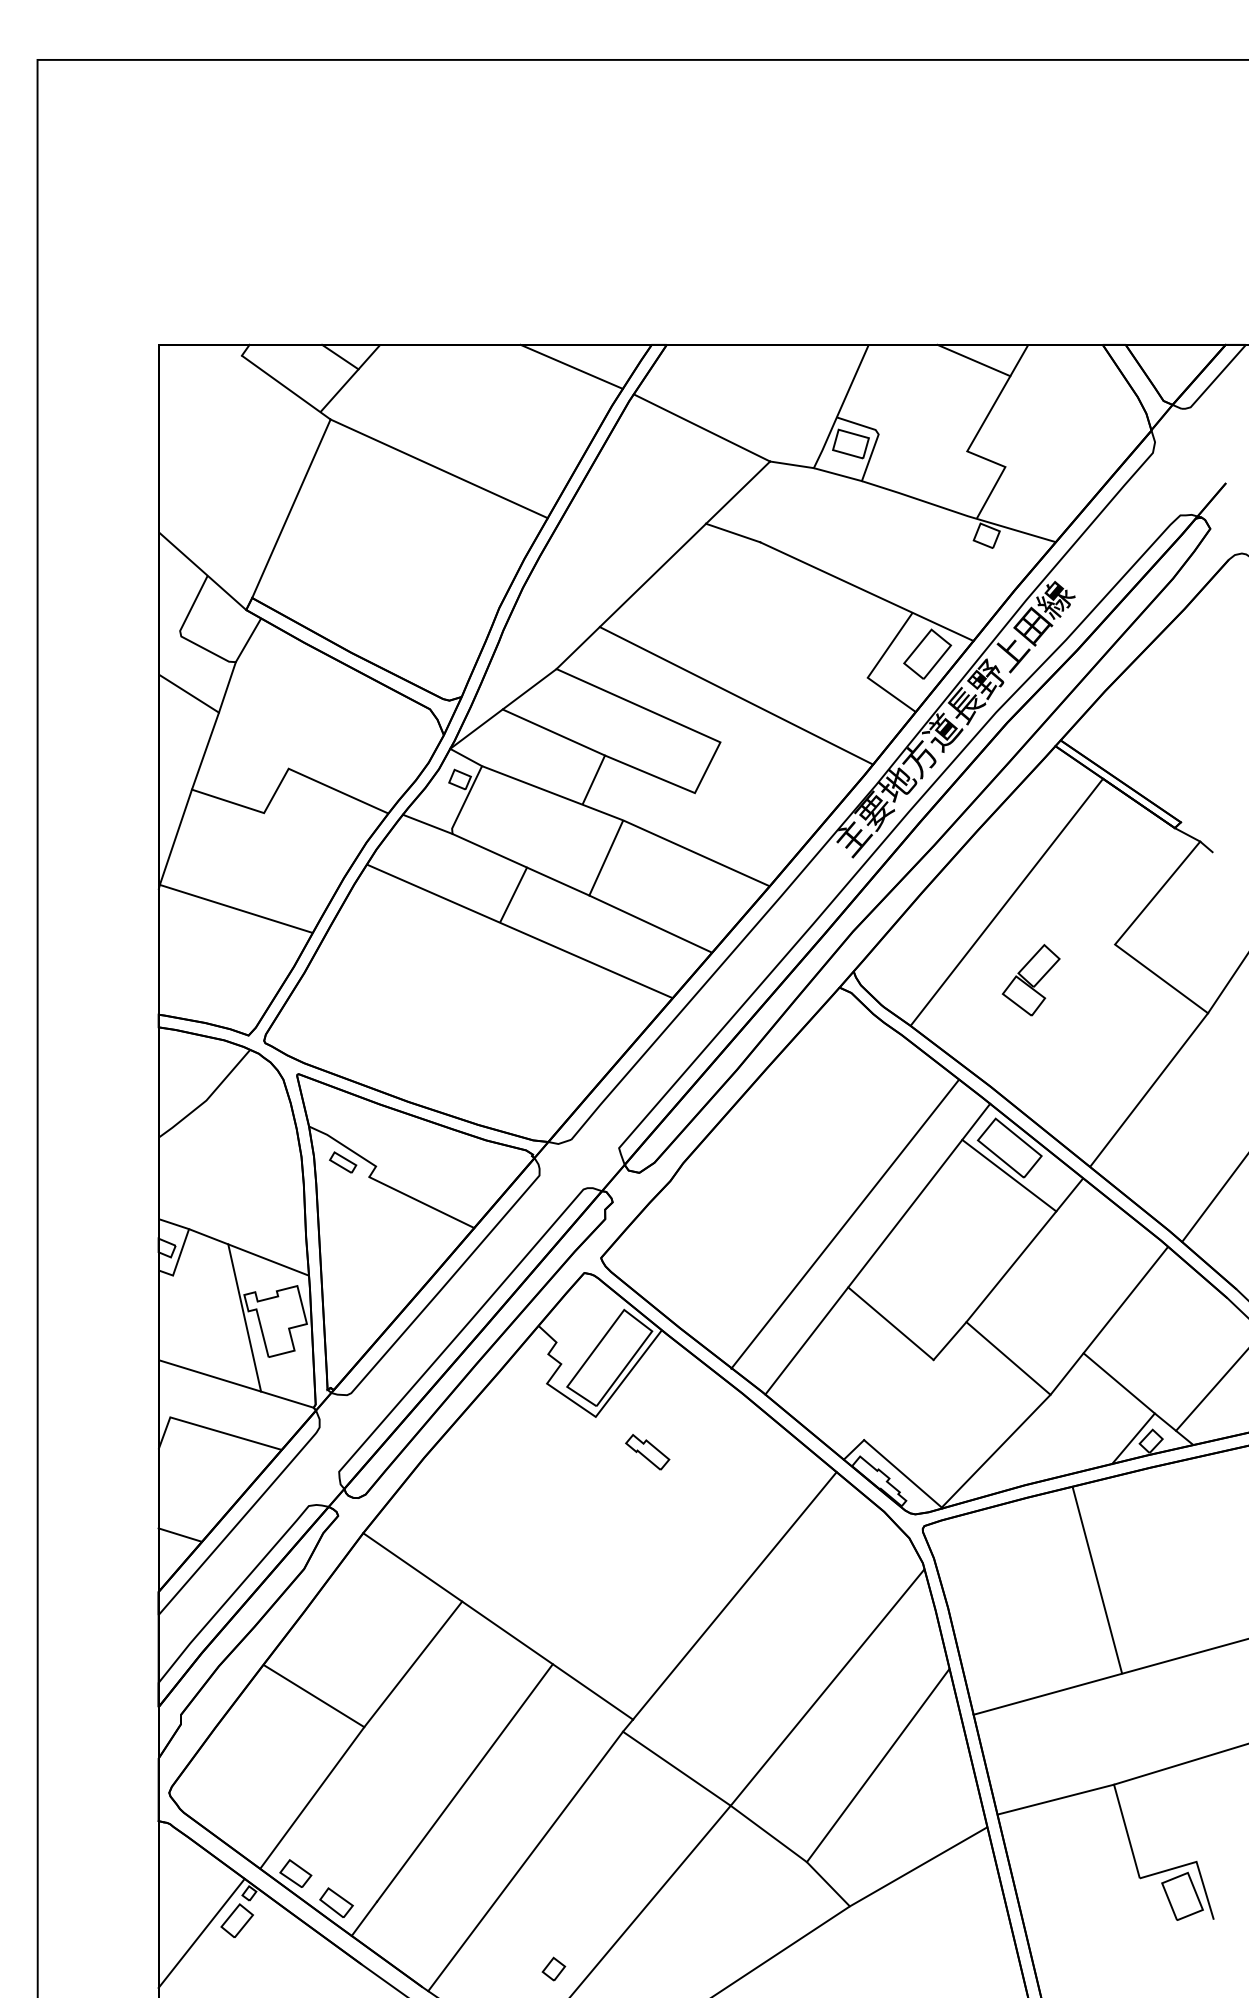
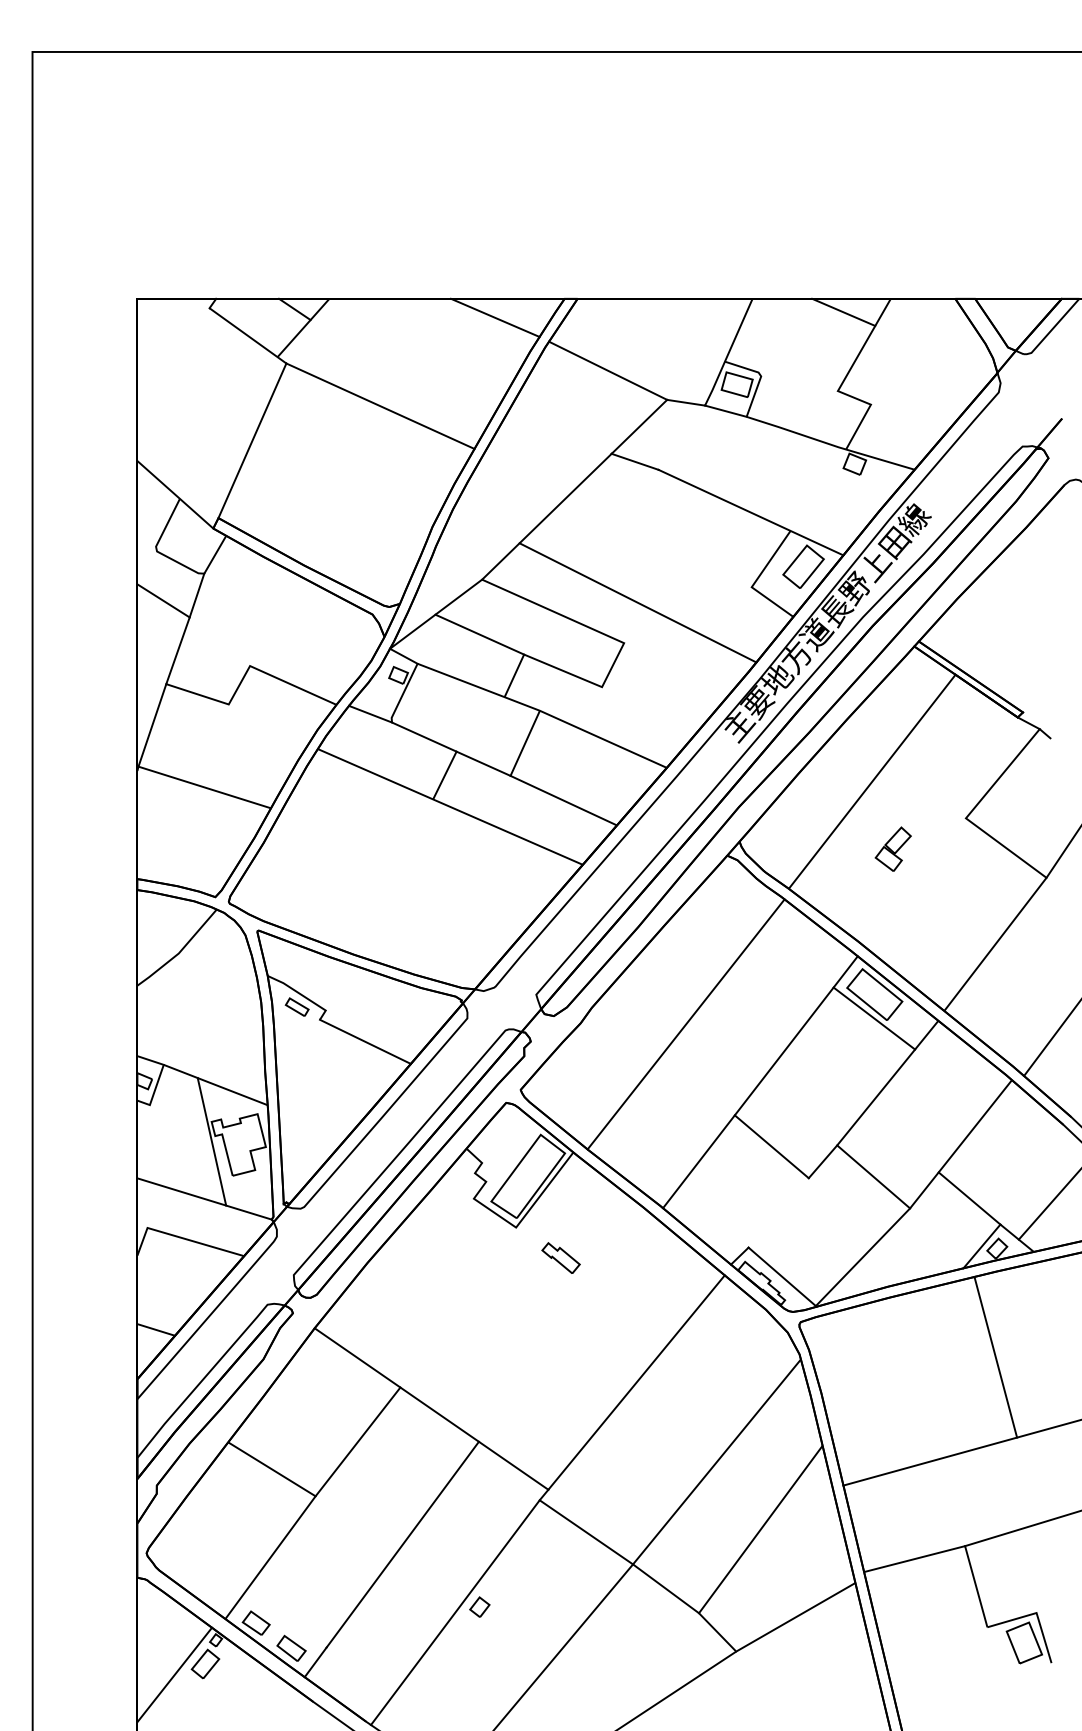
part: (1030, 980) -> (892, 849), size x0.71
line: (844, 1224) -> (685, 1024), moved
line: (1097, 1580) -> (995, 1357), moved
part: (553, 1968) -> (479, 1606), moved

